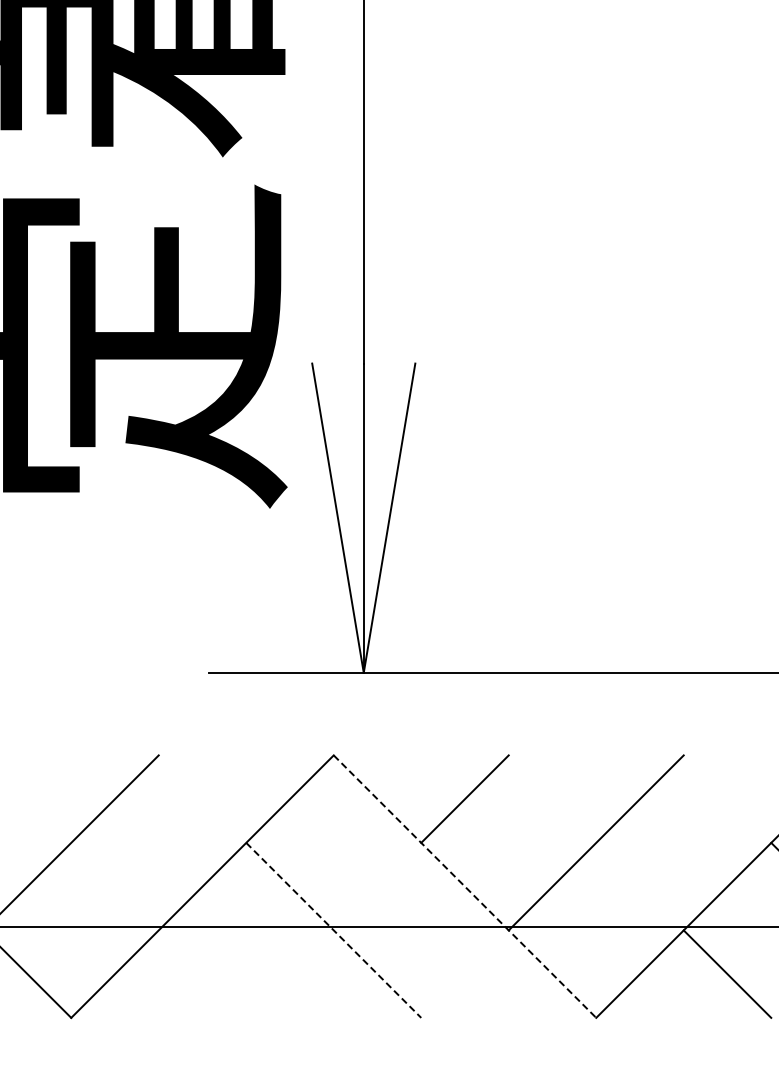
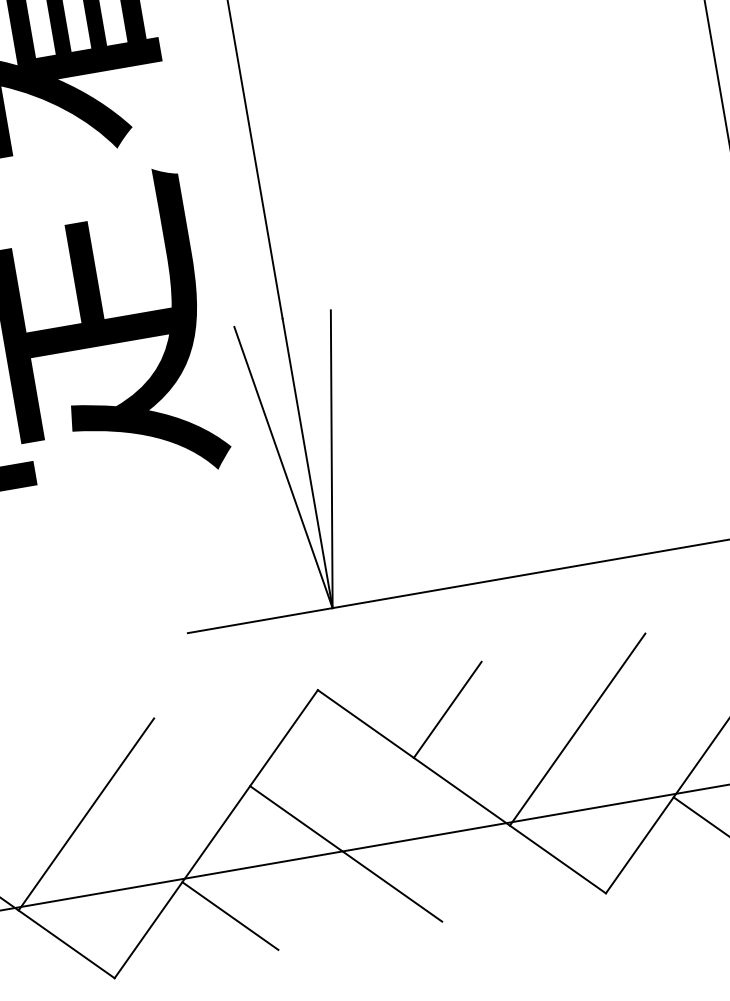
line: (465, 886) -> (462, 791), dashed -> solid
line: (333, 930) -> (345, 854), dashed -> solid
line: (202, 973) -> (230, 915), added

